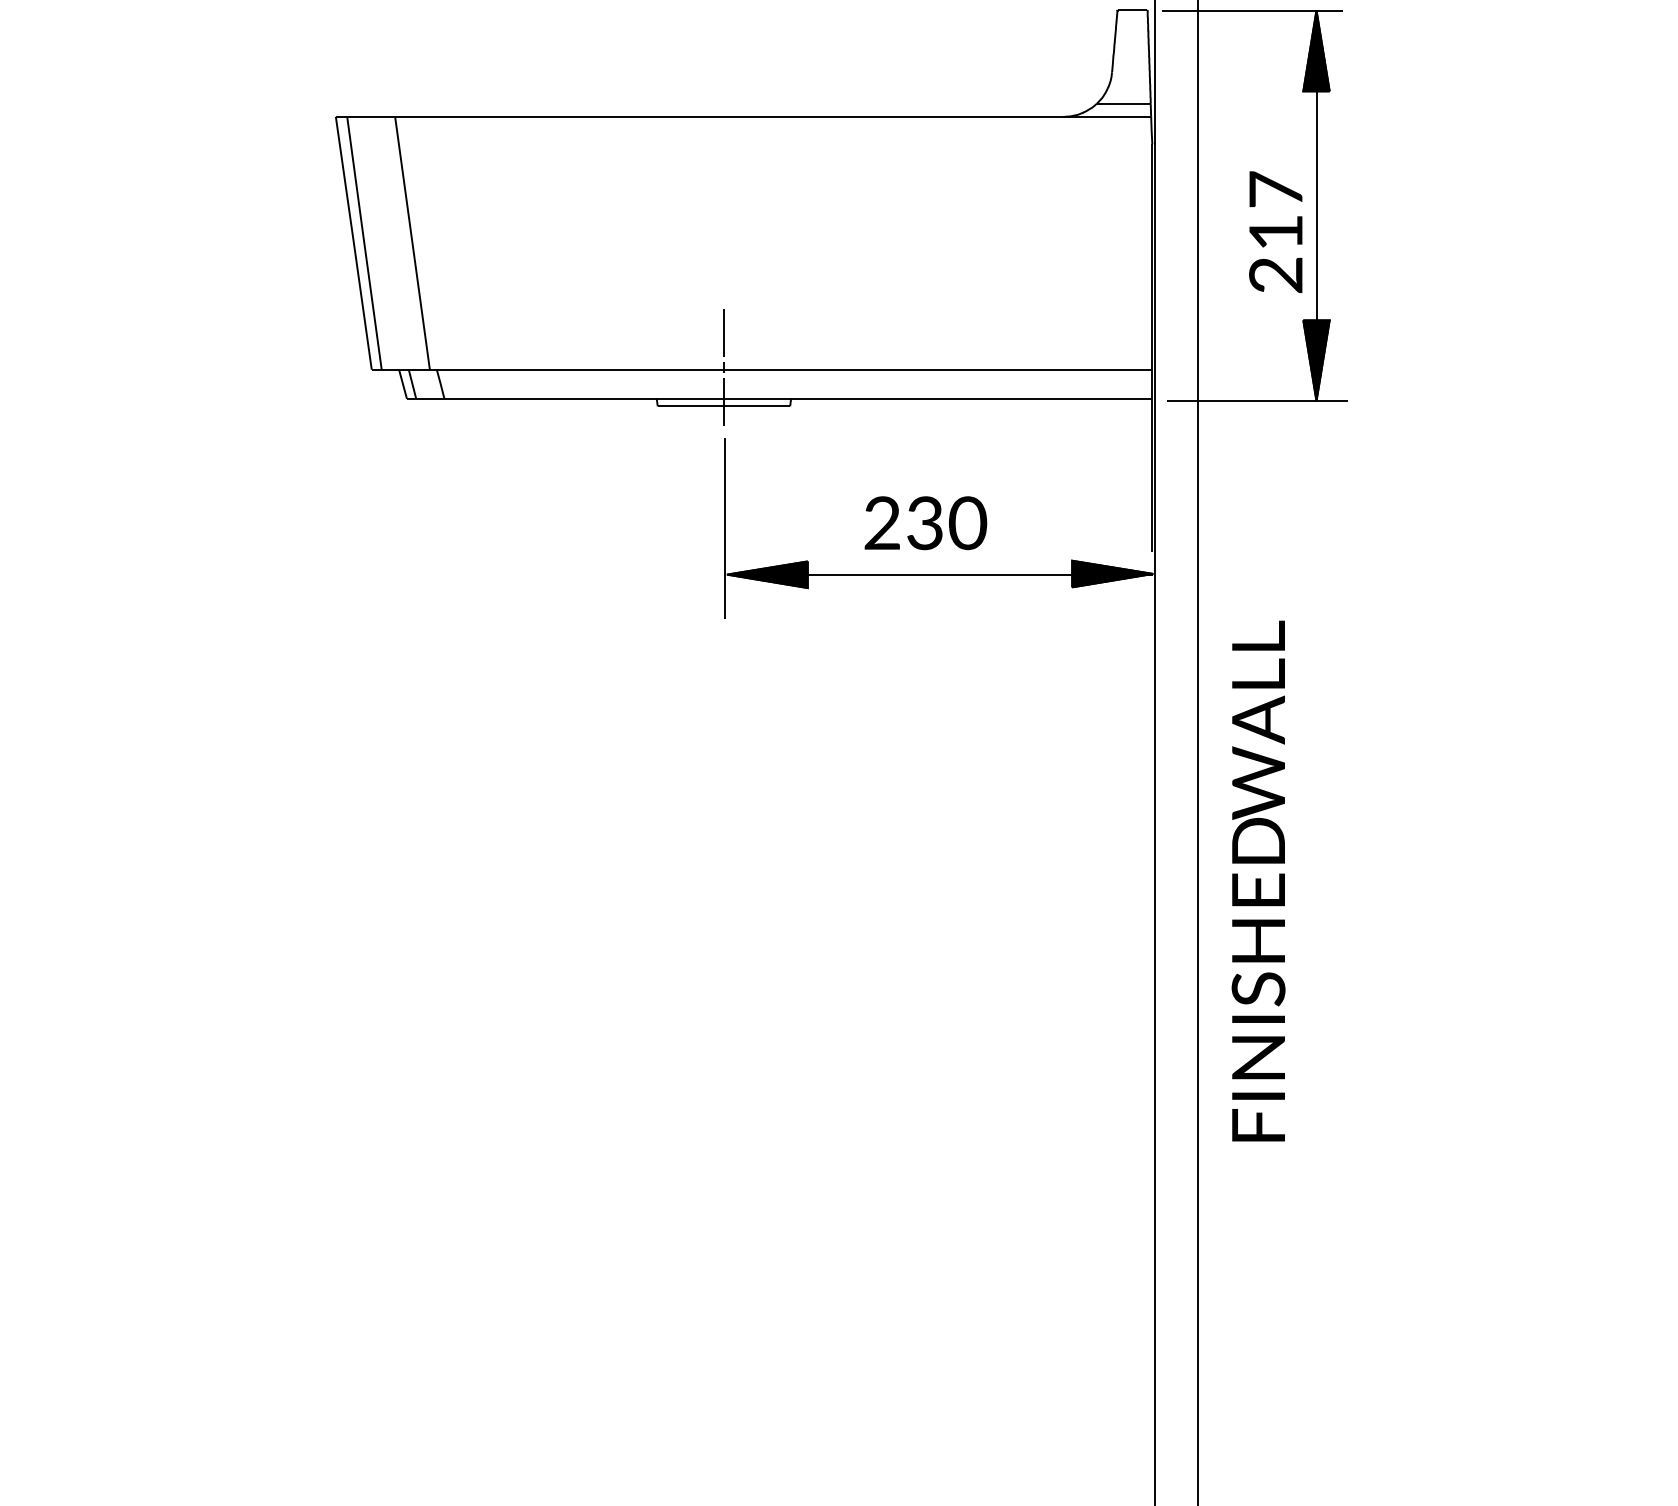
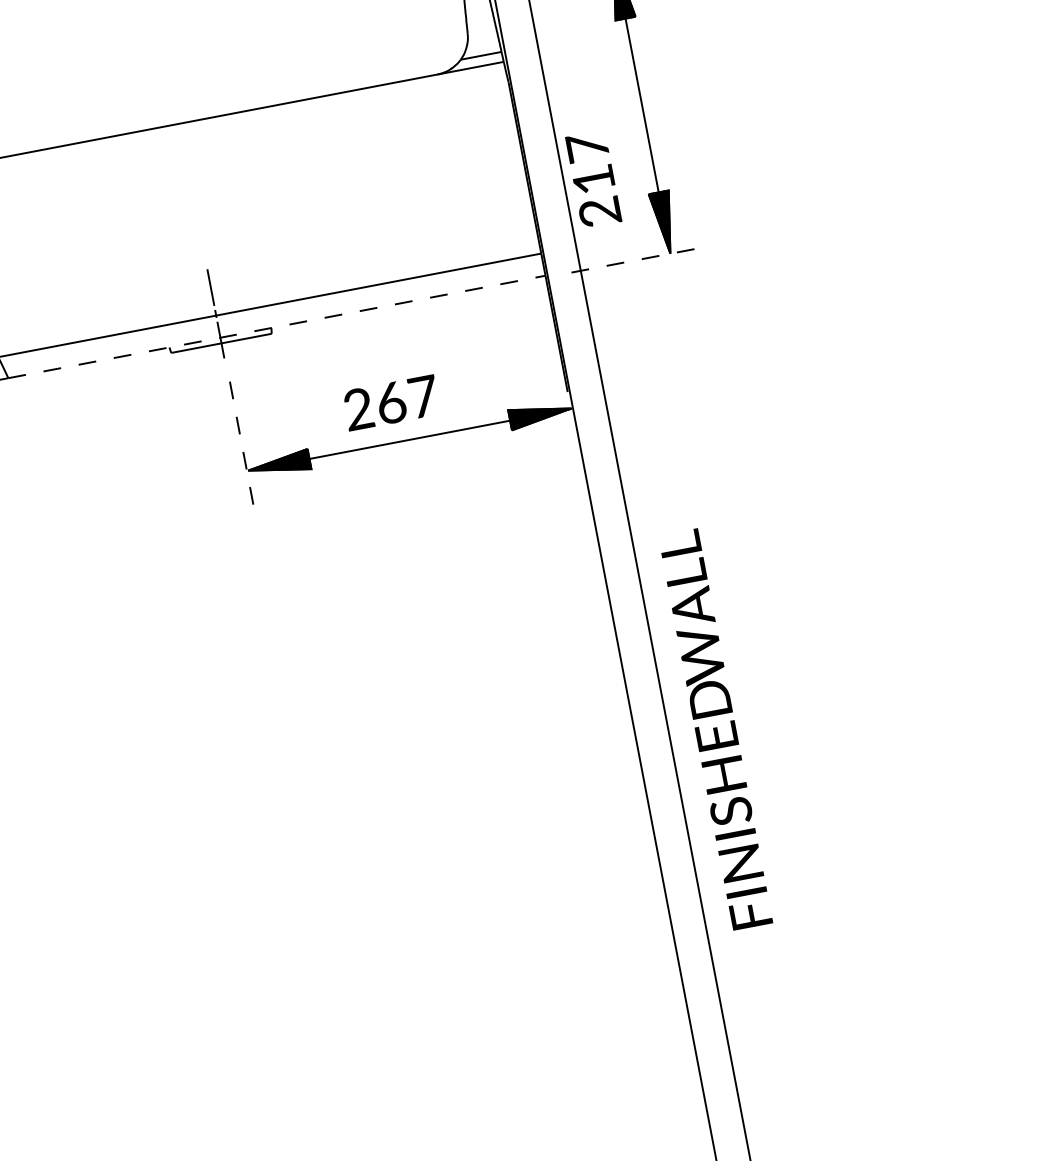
text: (1275, 231) -> (593, 179), moved
line: (798, 398) -> (276, 326), solid -> dashed
line: (1257, 401) -> (625, 262), solid -> dashed
text: (947, 523) -> (408, 399), 230 -> 267
line: (725, 528) -> (240, 435), solid -> dashed
text: (1258, 880) -> (715, 729), moved

